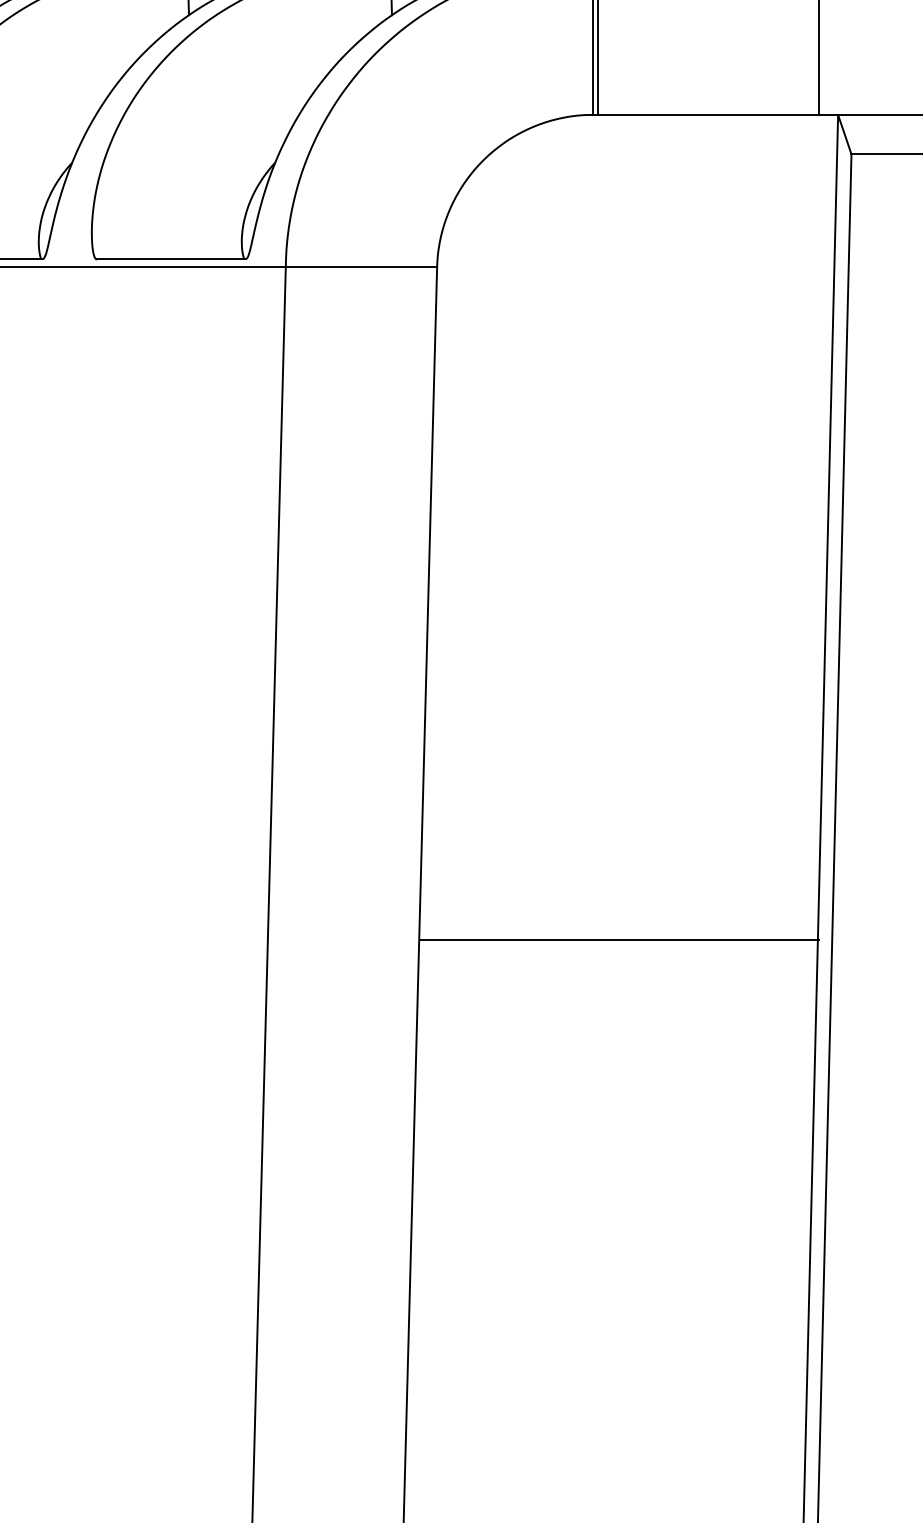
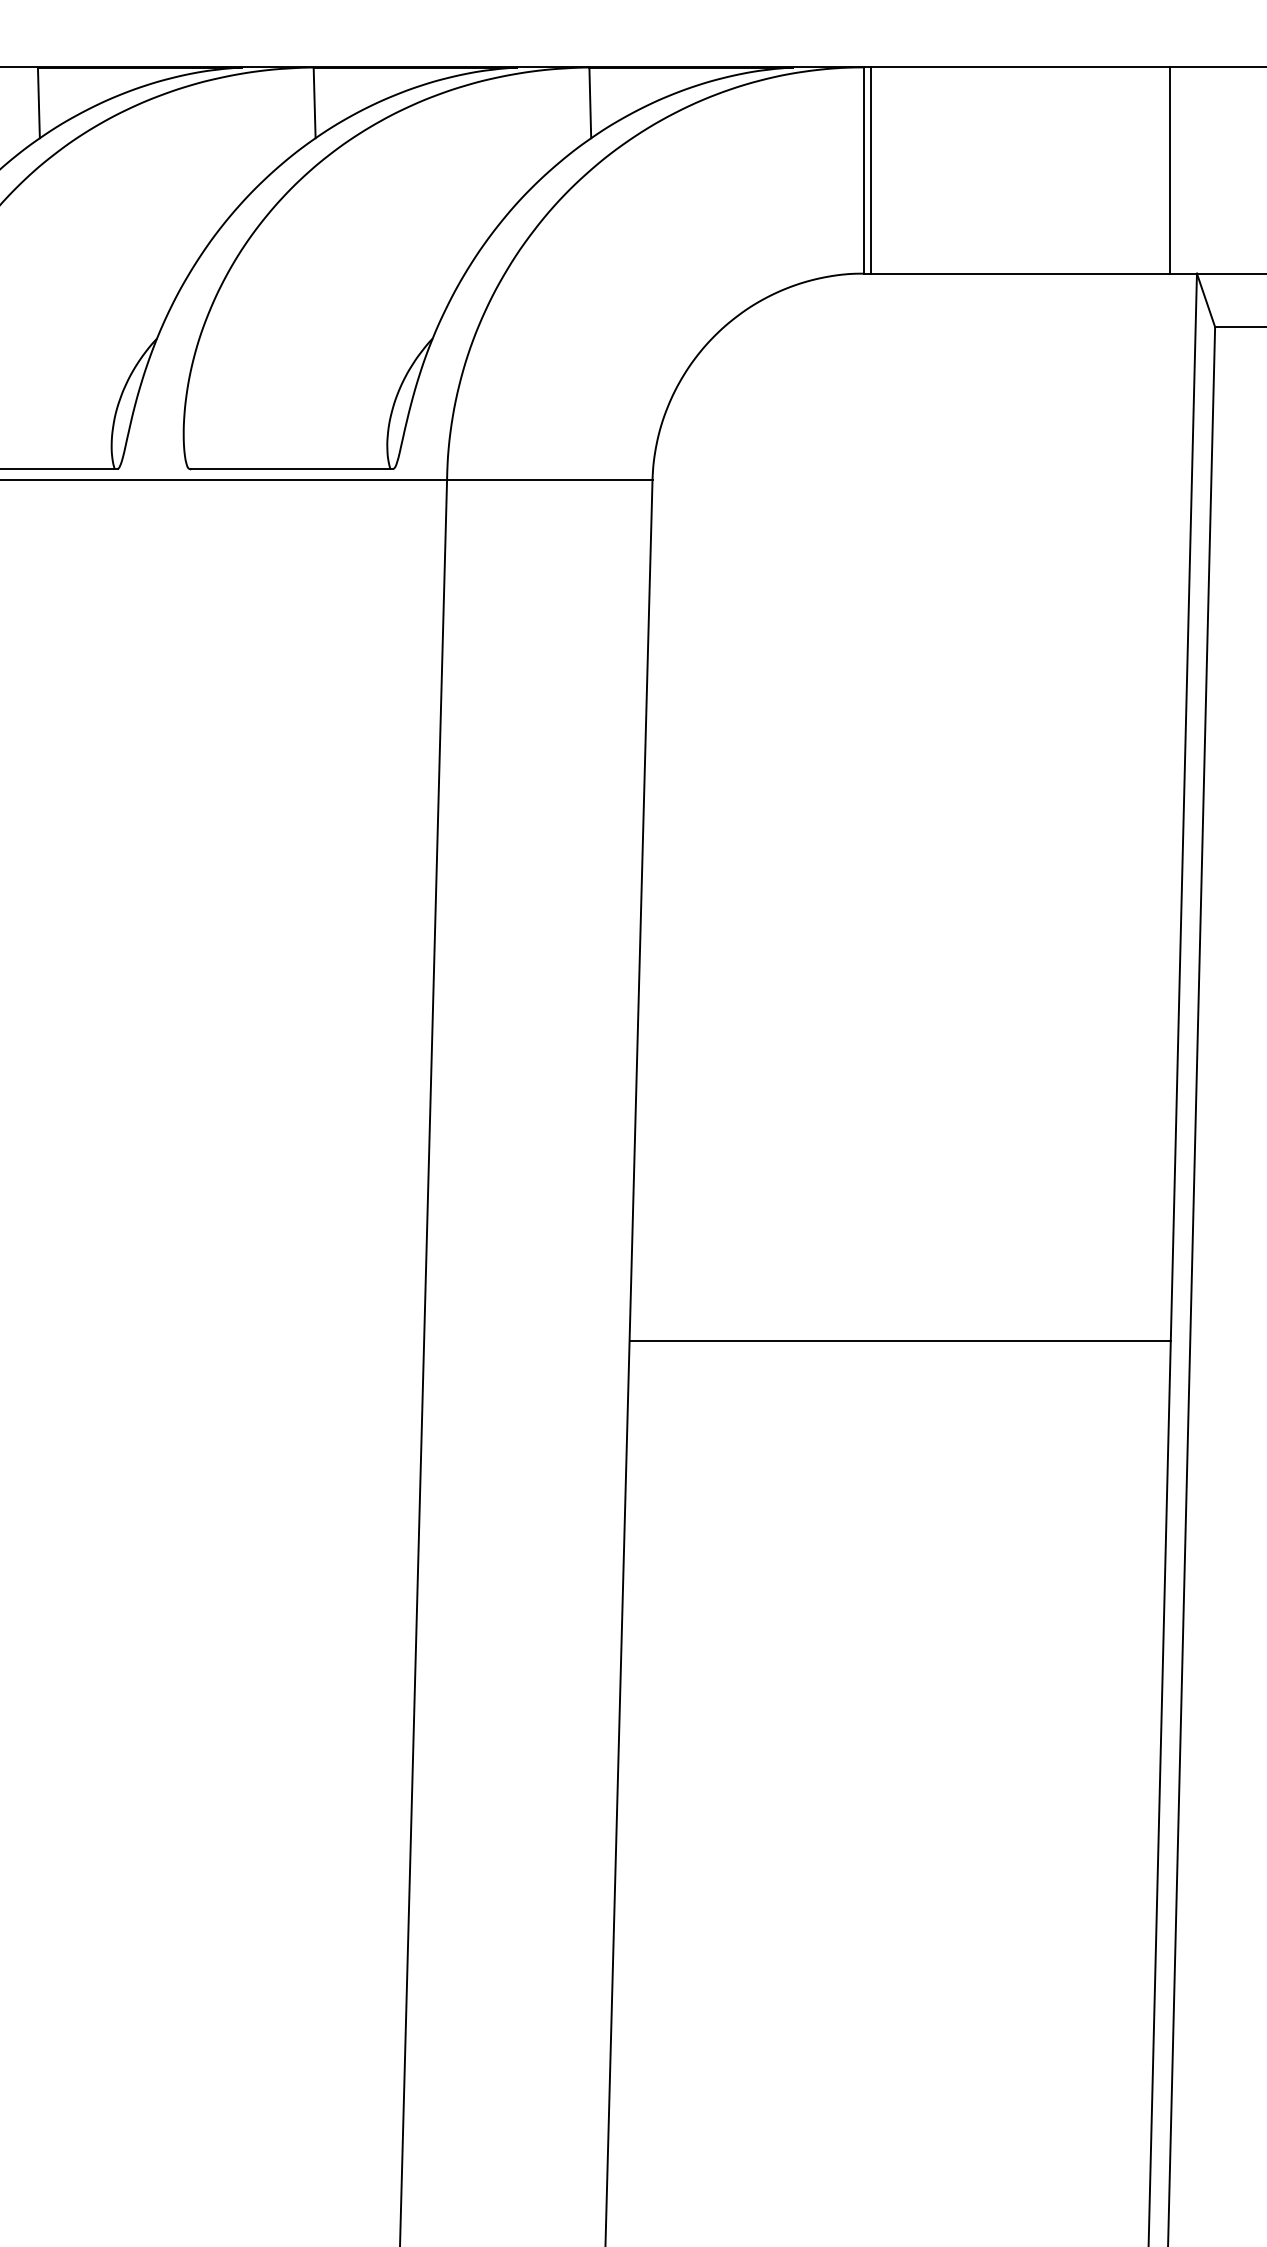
line: (619, 939) -> (899, 1341), moved

